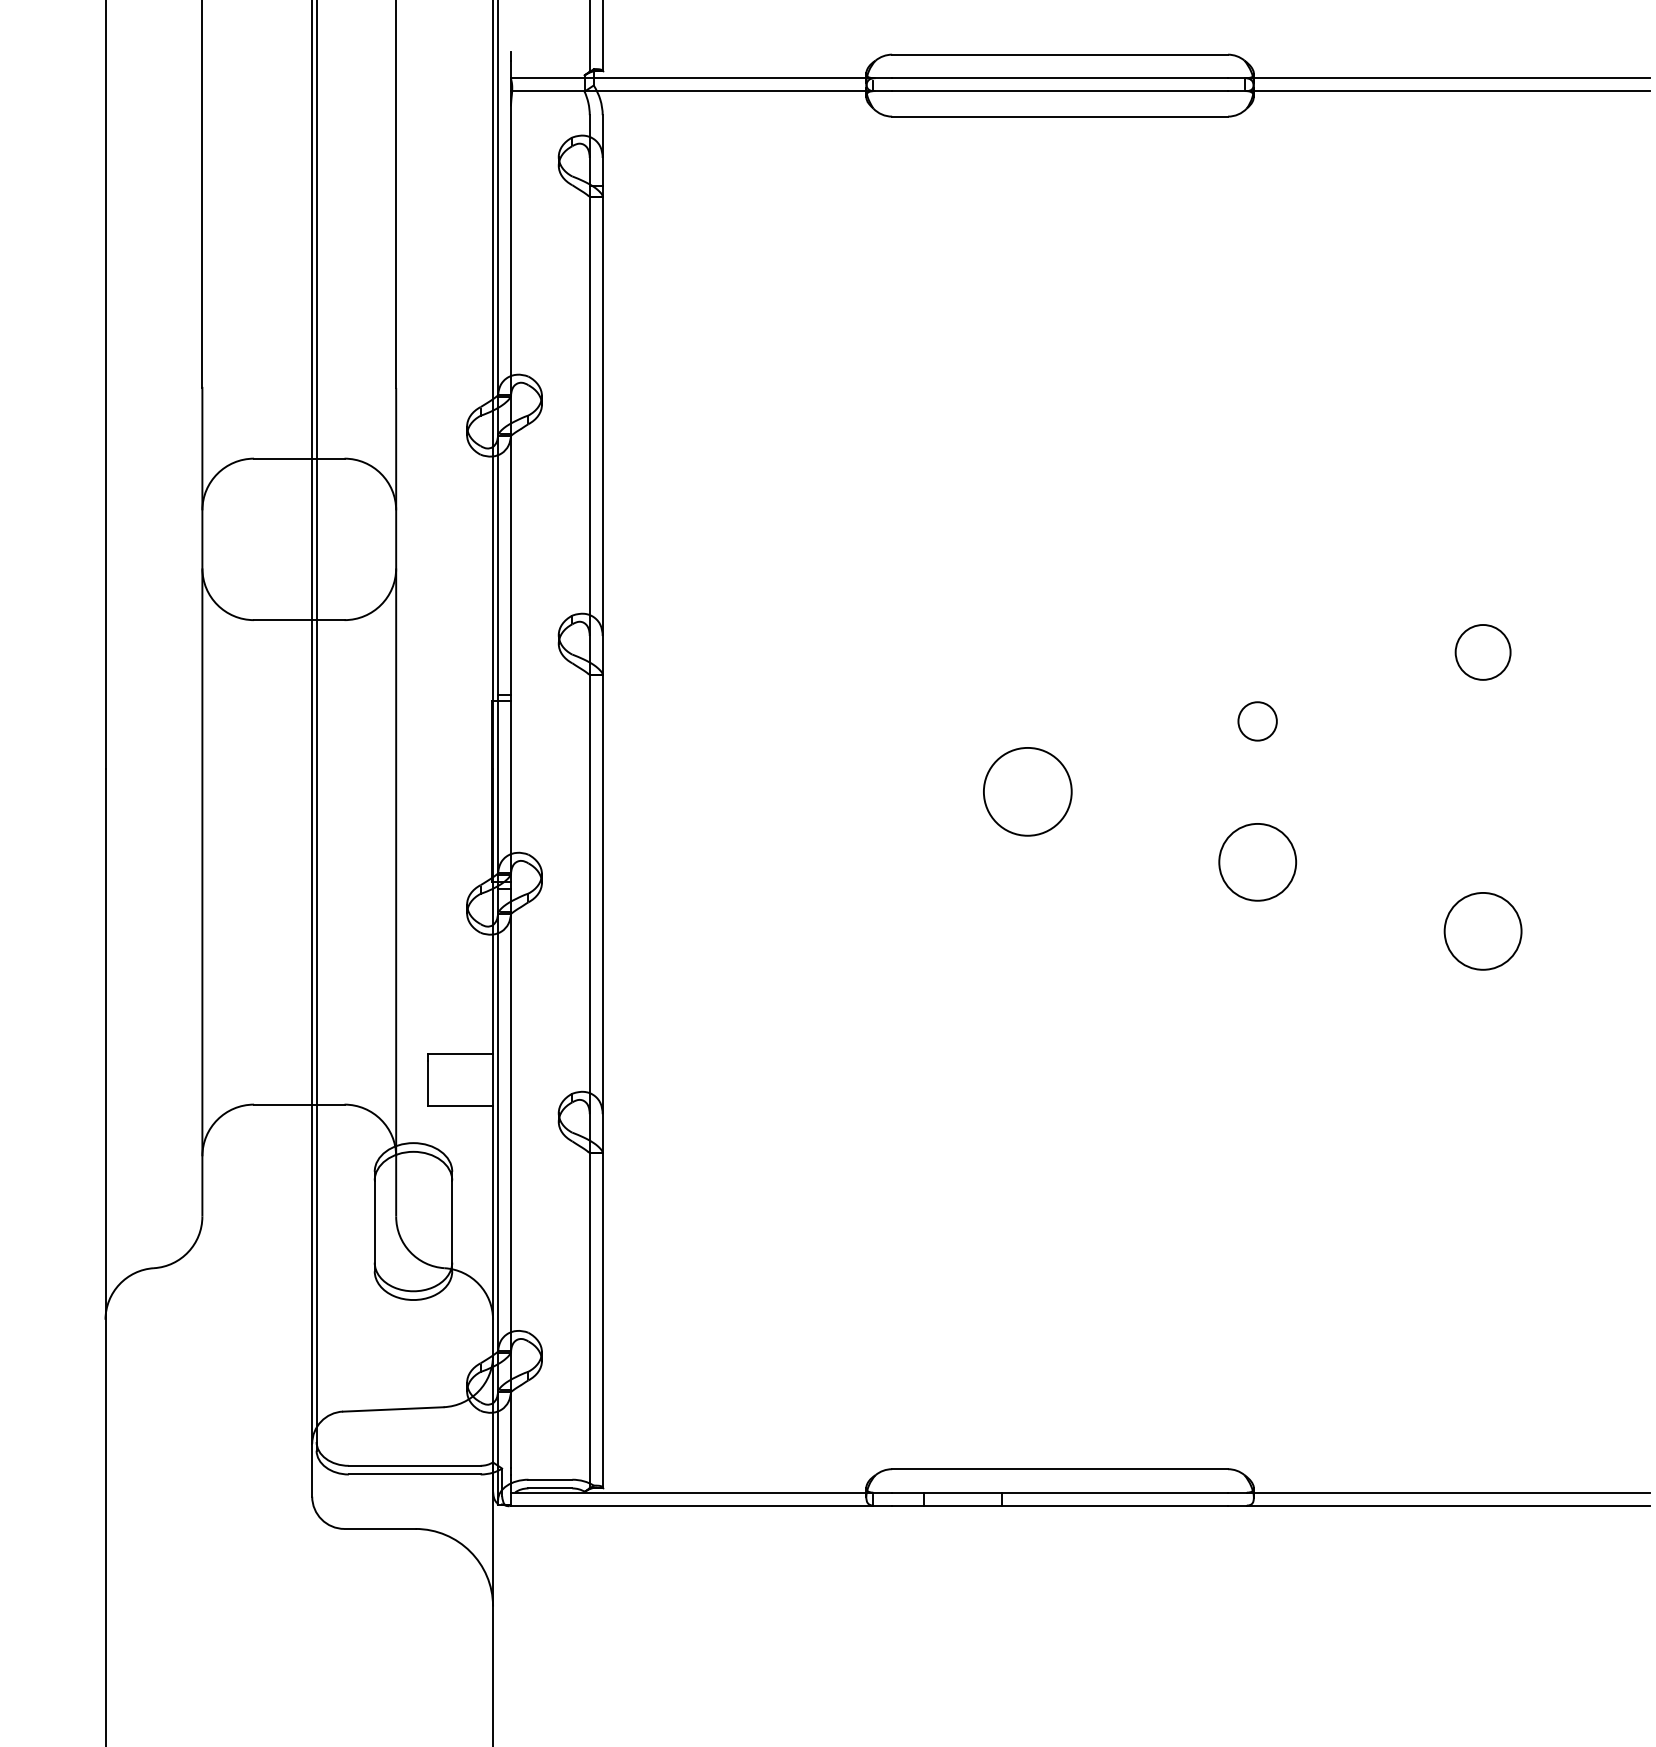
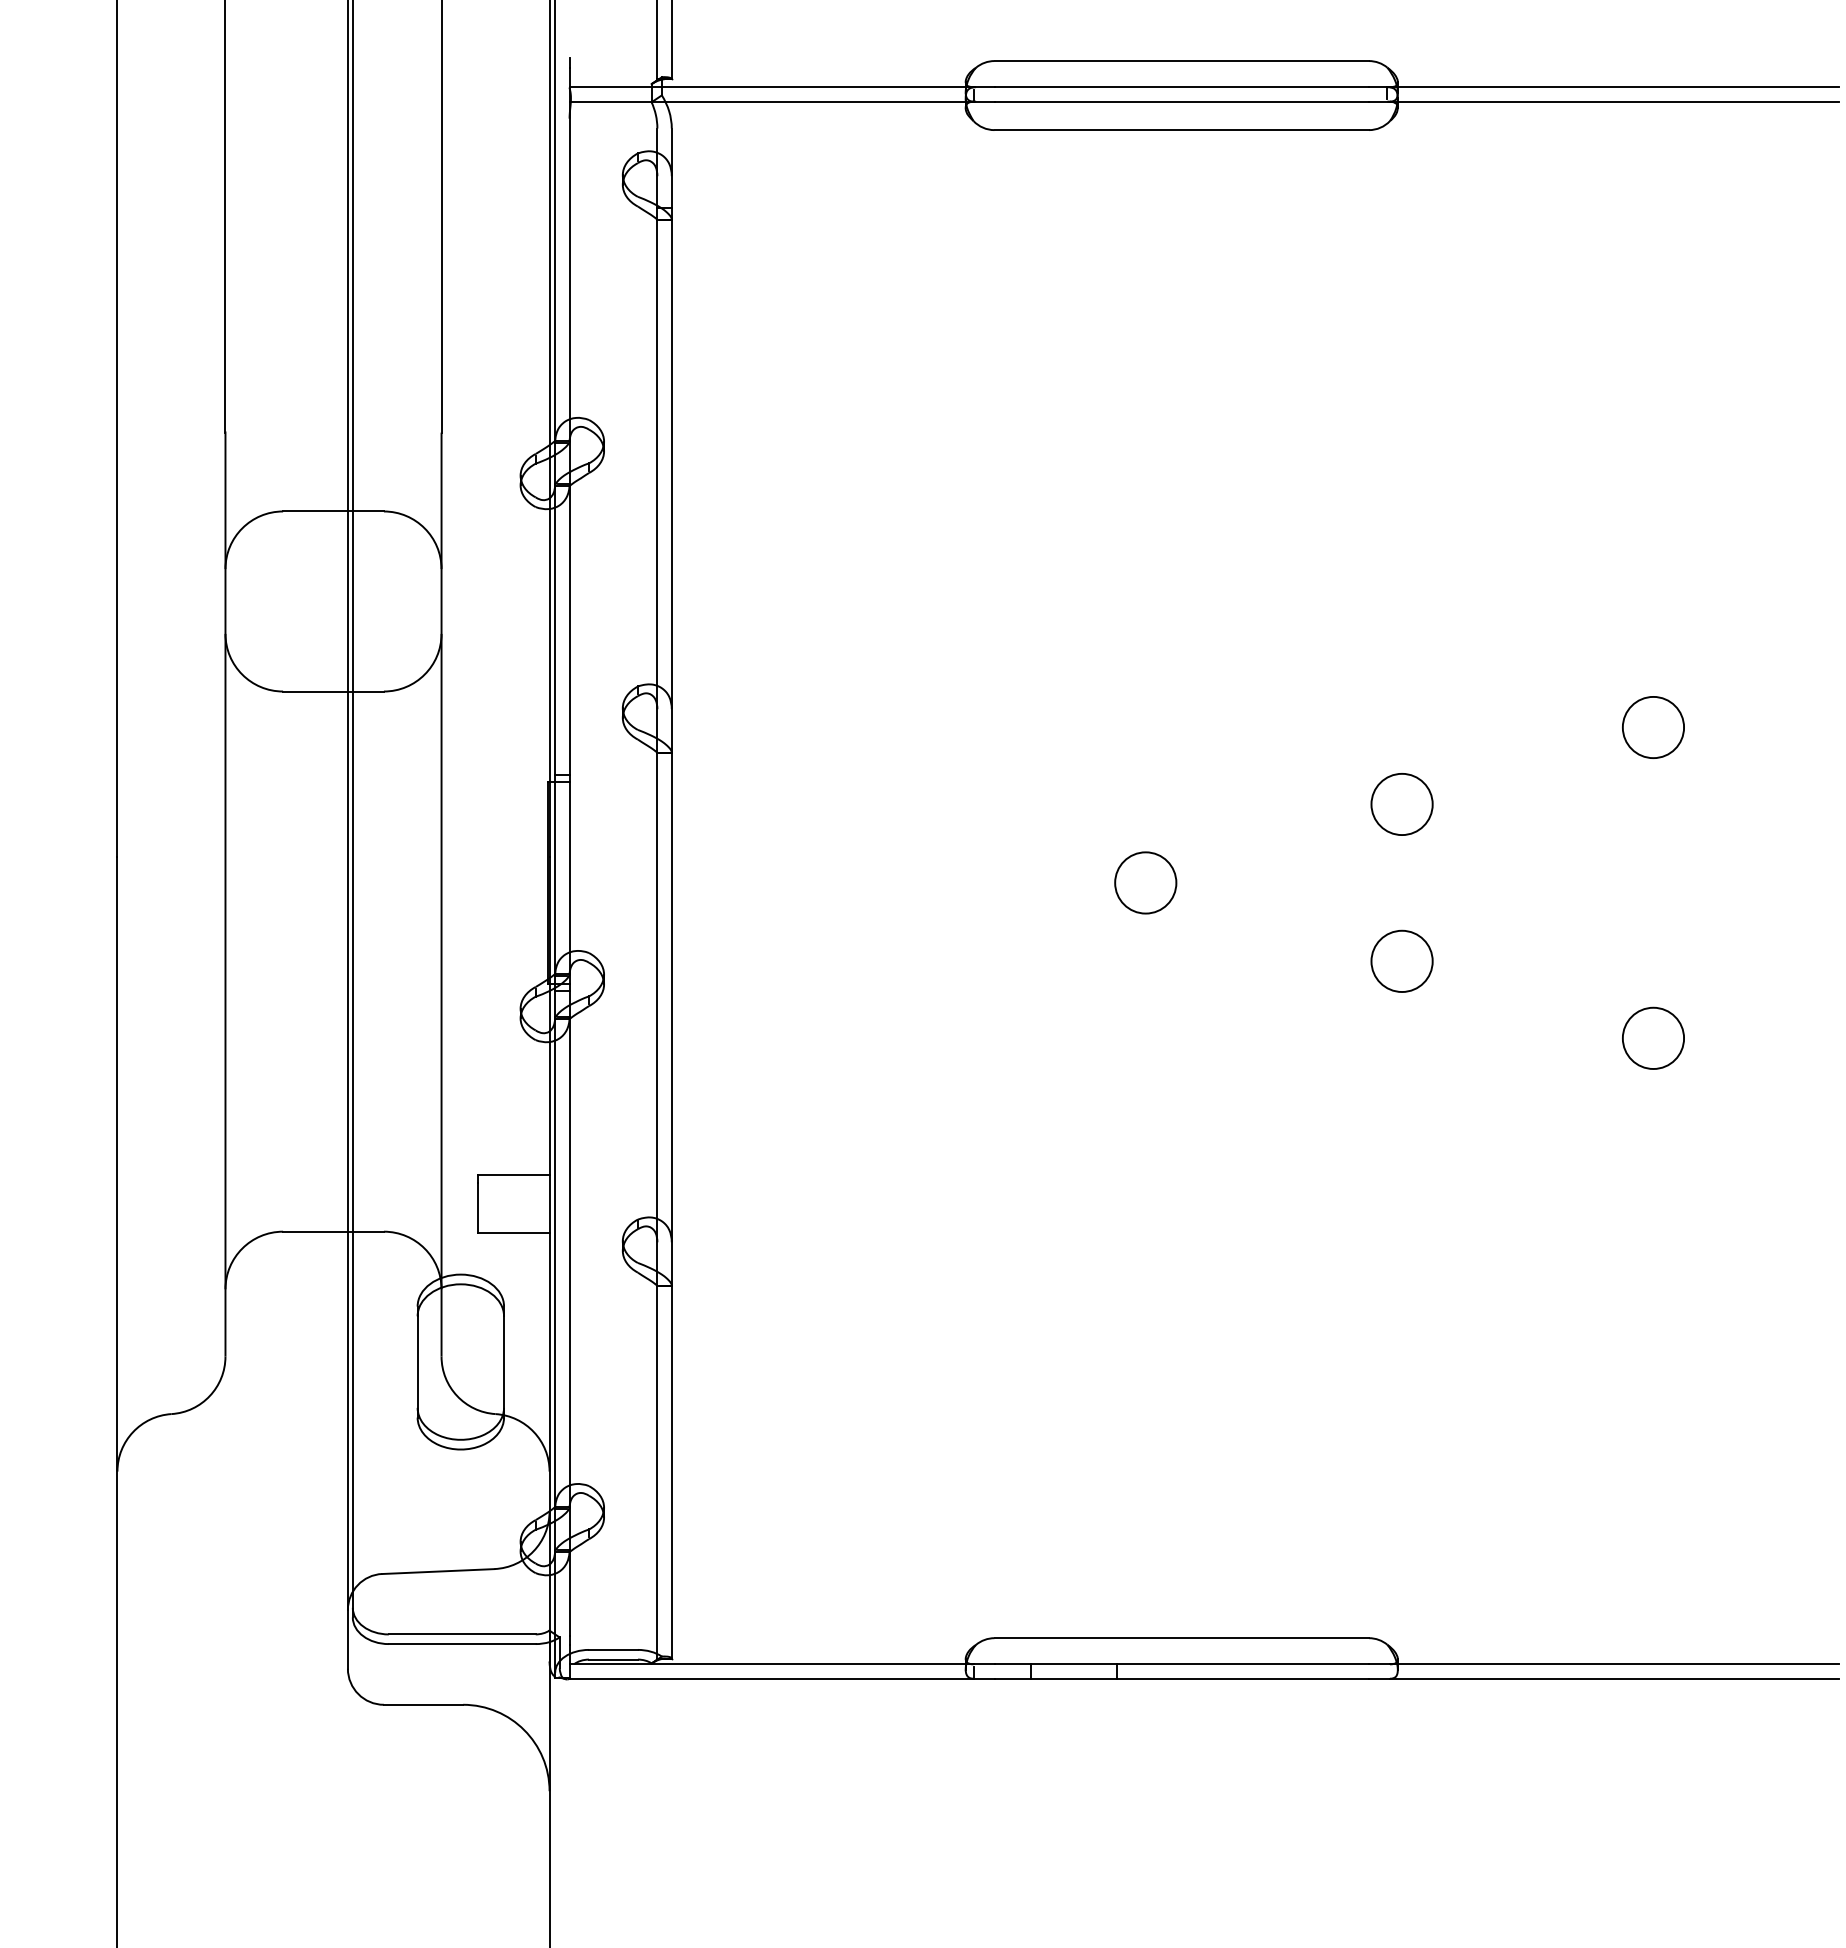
circle: (1257, 721) -> (1401, 804), size x1.43
circle: (1027, 791) -> (1145, 882), size x0.62
circle: (1257, 861) -> (1401, 960), size x0.71
circle: (1483, 930) -> (1653, 1037), size x0.71

